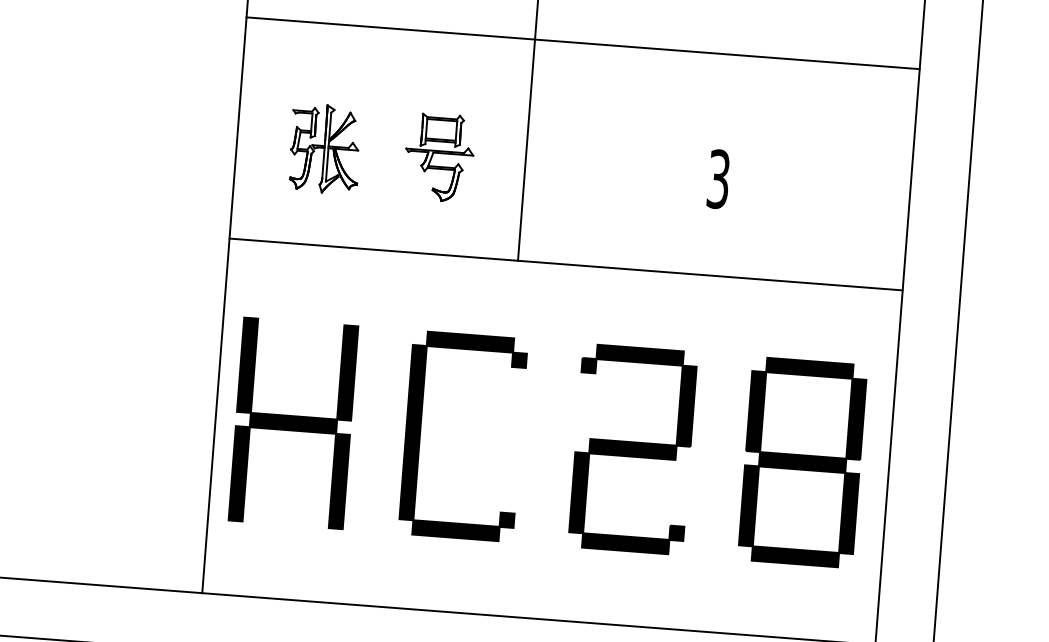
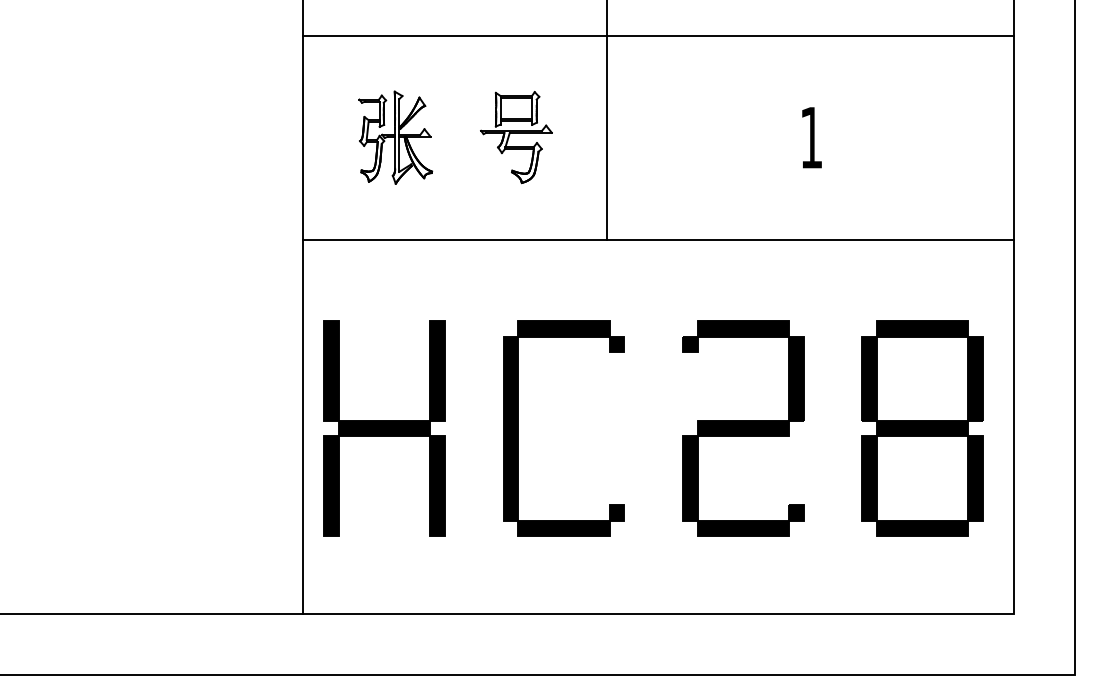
line: (582, 42) -> (657, 35), moved
text: (718, 179) -> (811, 137), 3 -> 1

